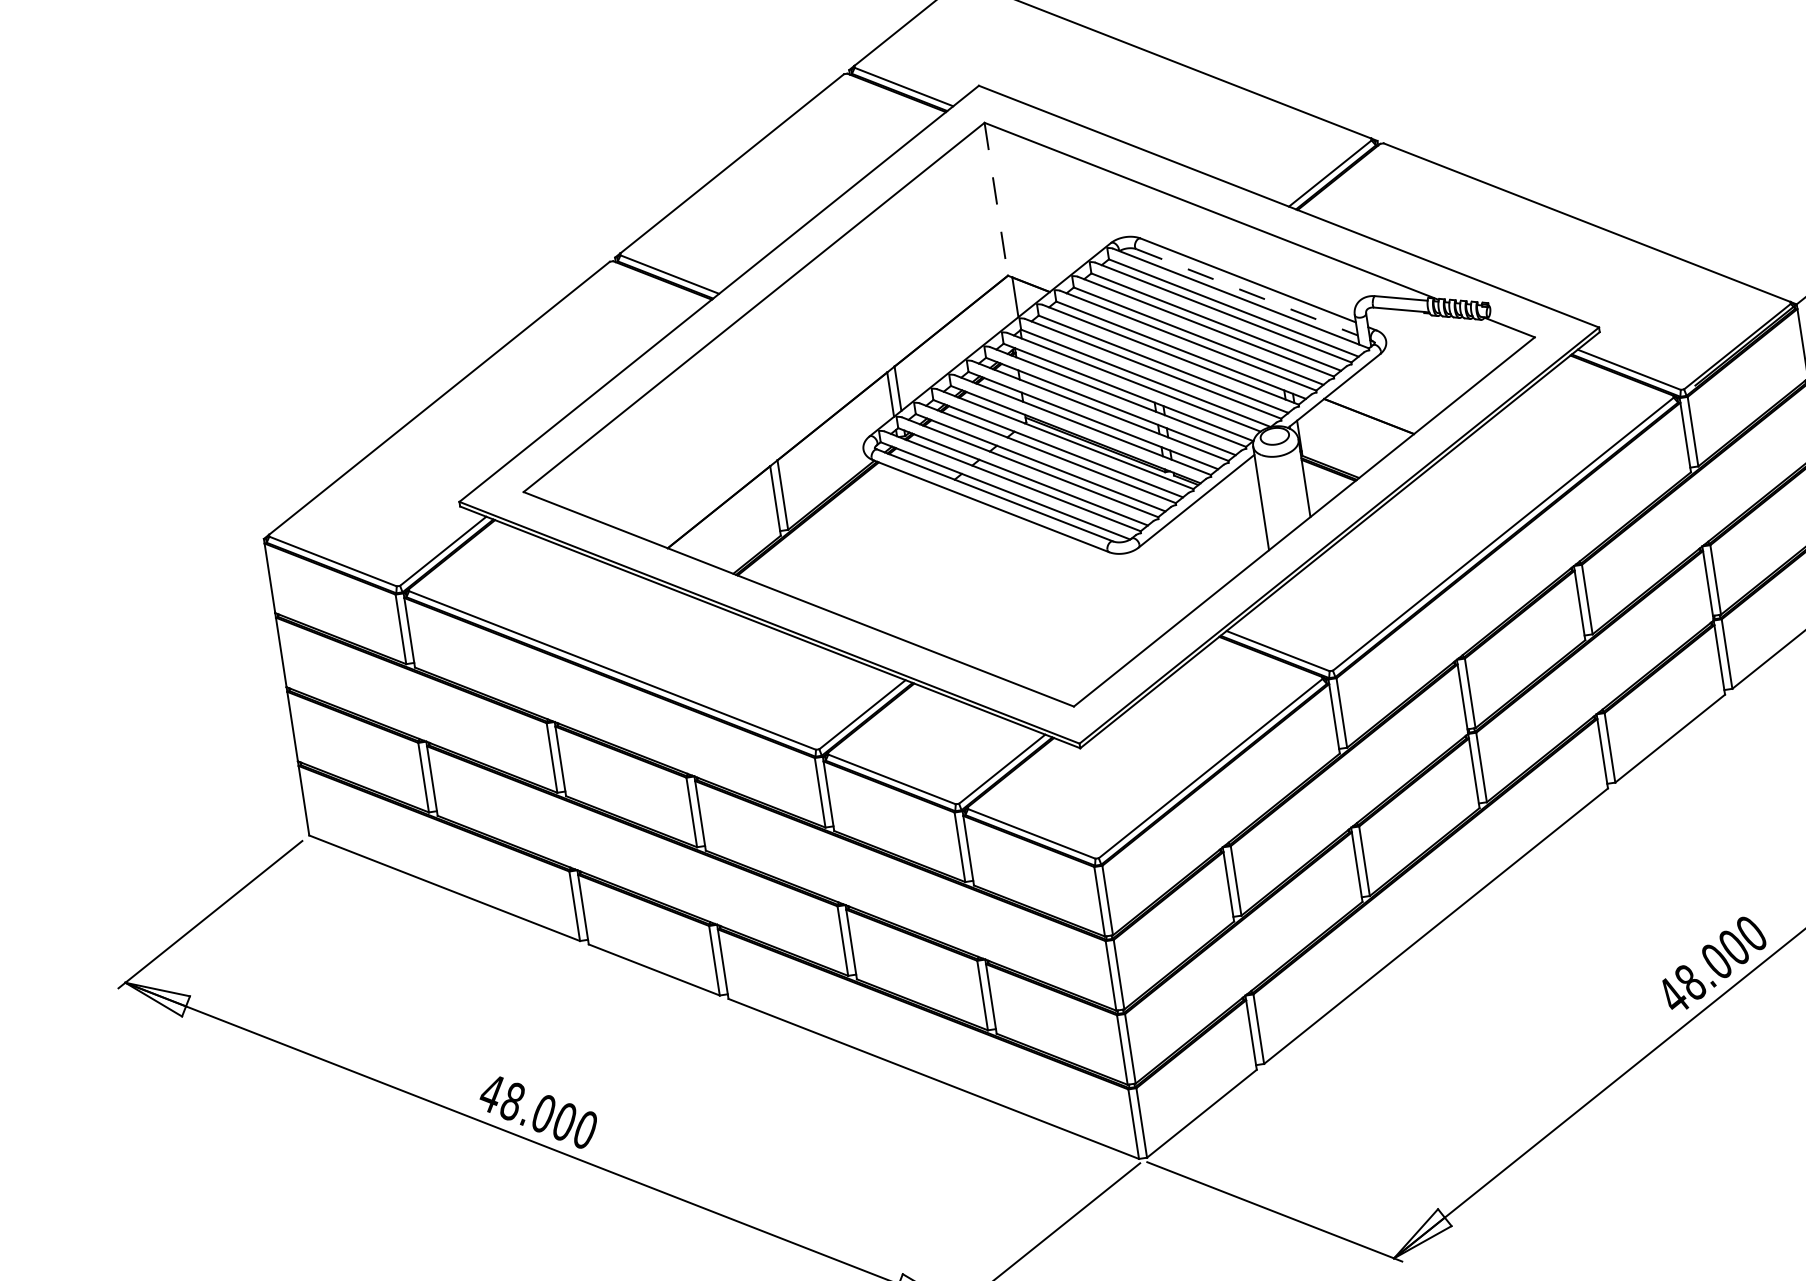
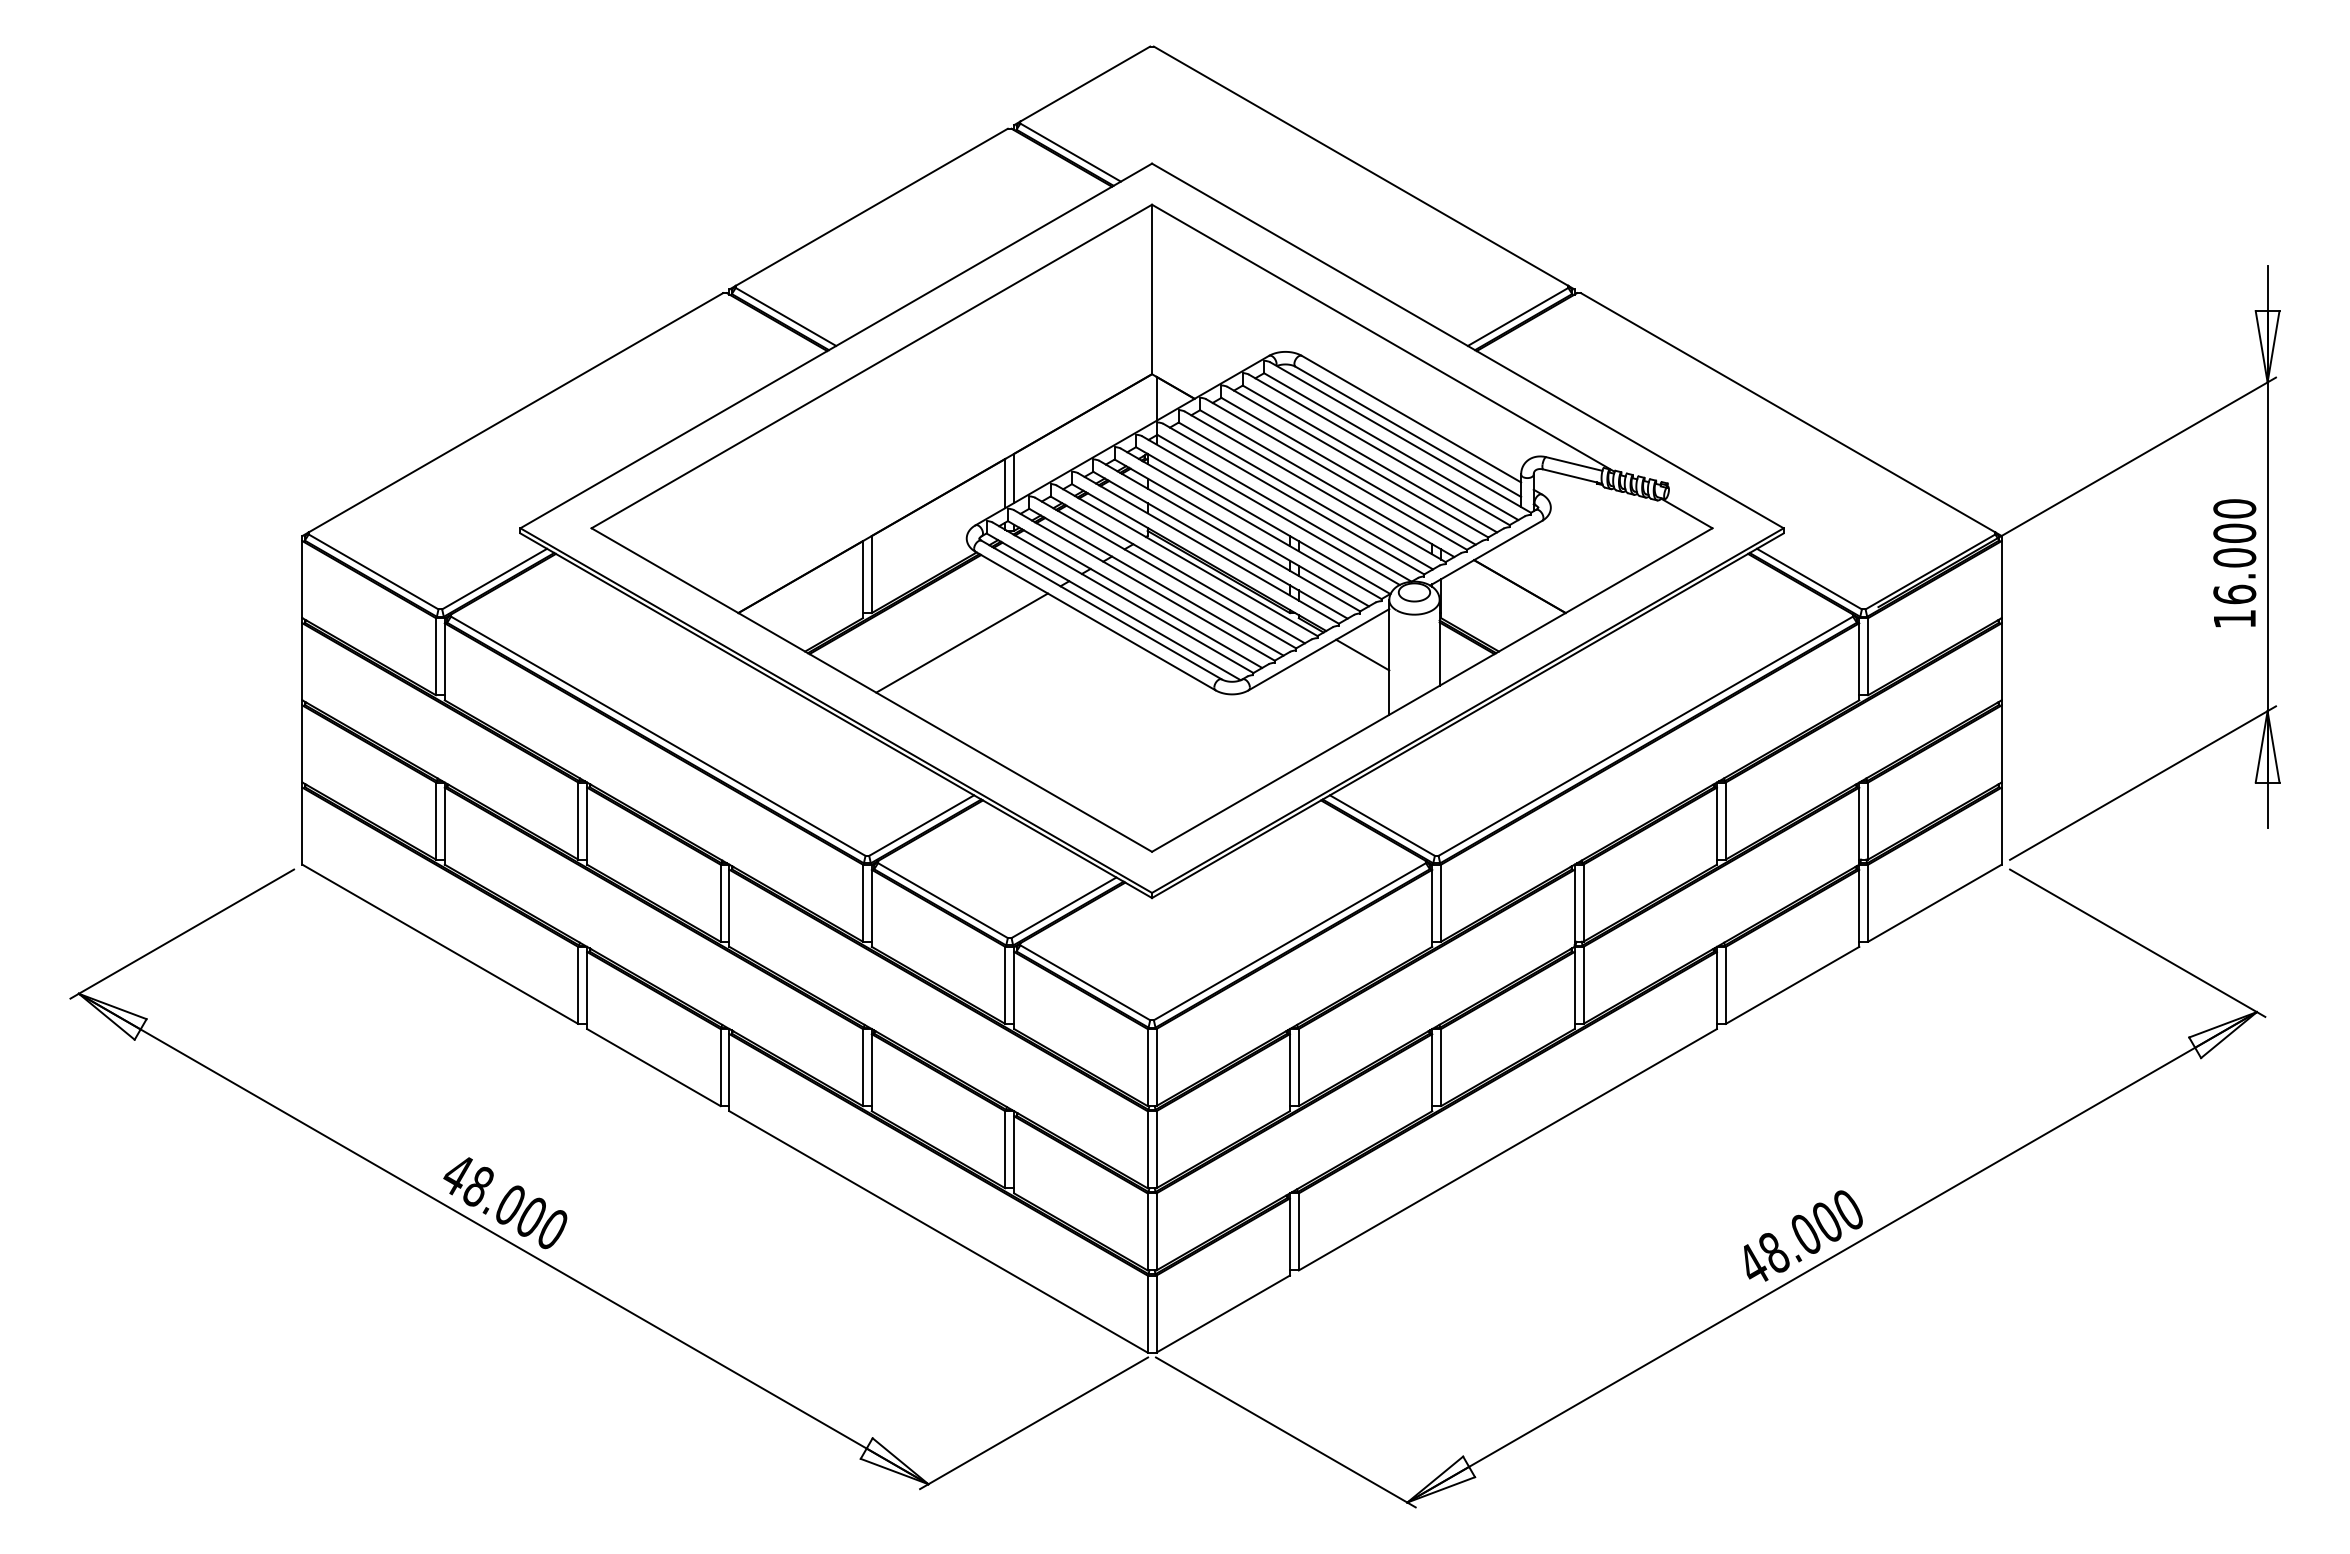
line: (996, 199) -> (1152, 289), dashed -> solid
line: (1247, 292) -> (1408, 432), dashed -> solid
line: (1236, 499) -> (1362, 654), added
line: (873, 544) -> (961, 642), added

